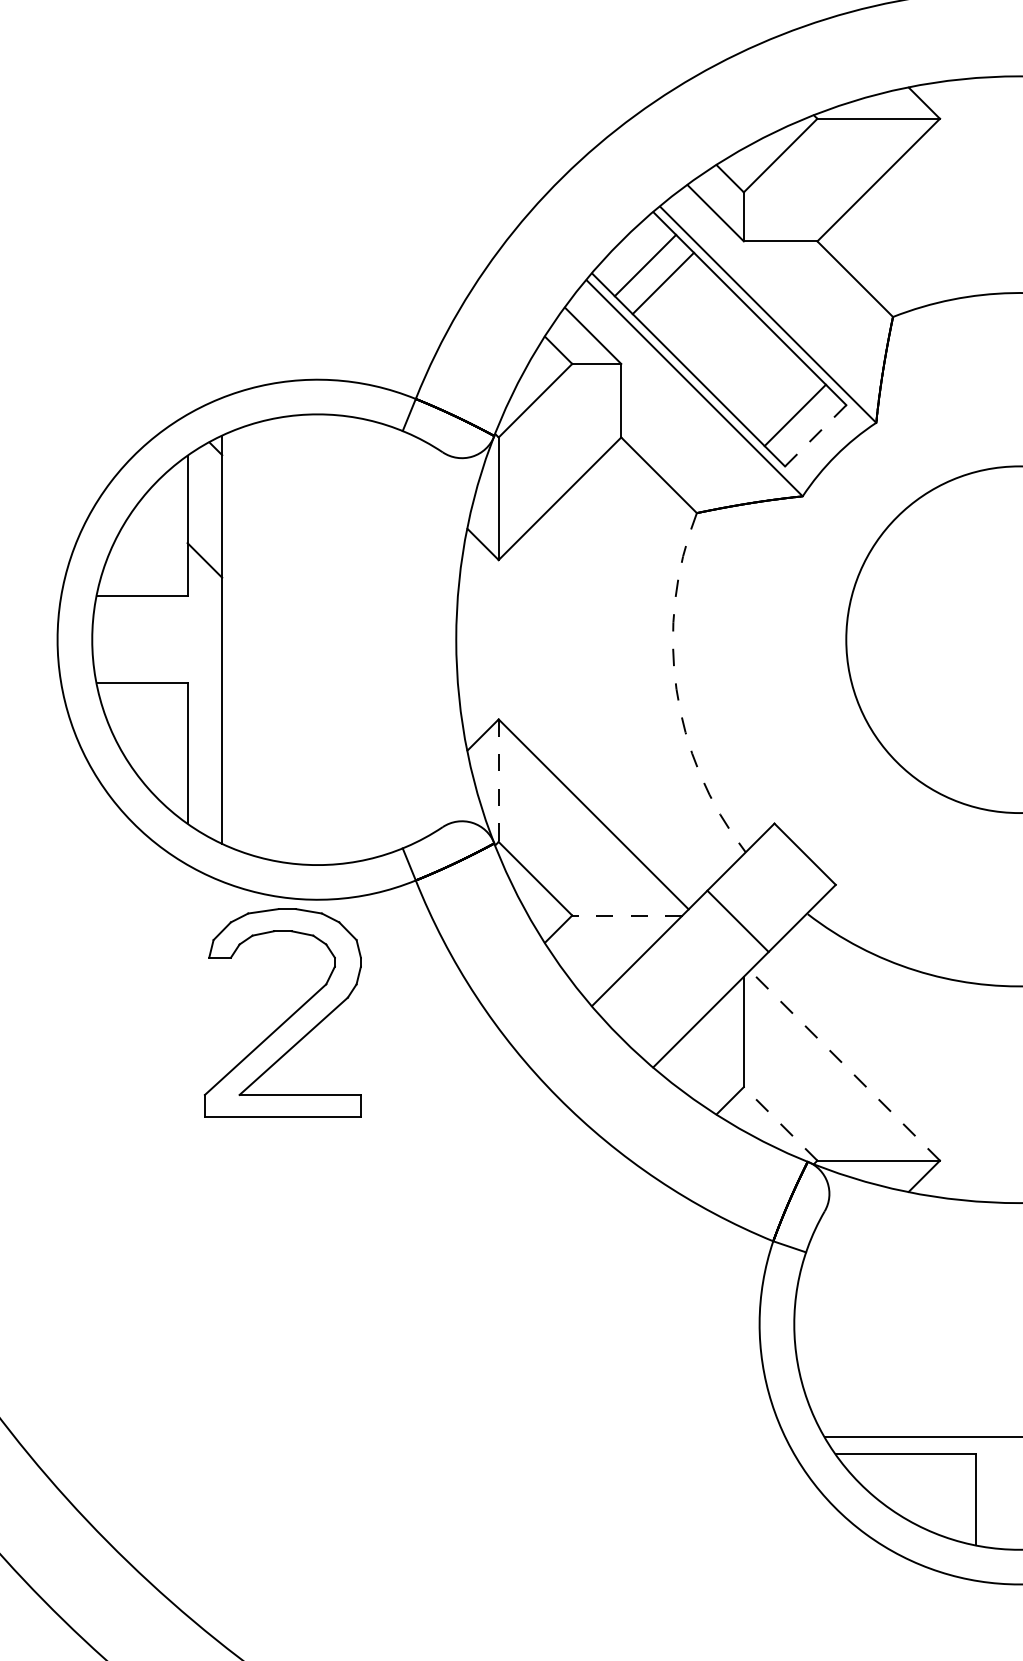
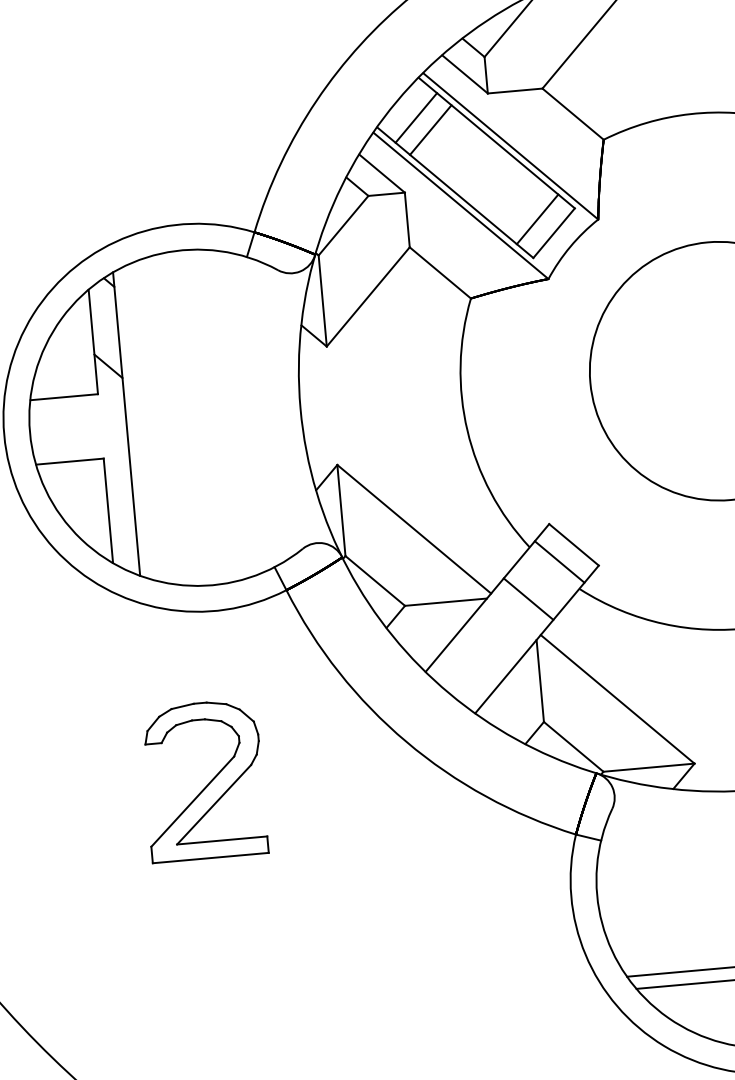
line: (816, 435) -> (554, 232), dashed -> solid
arc: (676, 689) -> (467, 430), dashed -> solid
line: (498, 781) -> (341, 511), dashed -> solid
line: (783, 875) -> (559, 562), added
line: (626, 915) -> (445, 602), dashed -> solid
part: (288, 1017) -> (208, 783), moved
line: (844, 1065) -> (617, 699), dashed -> solid
line: (780, 1123) -> (573, 746), dashed -> solid

